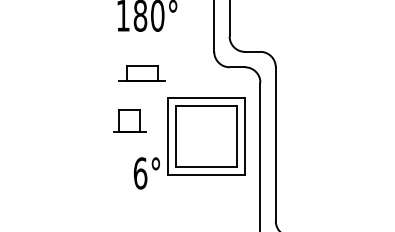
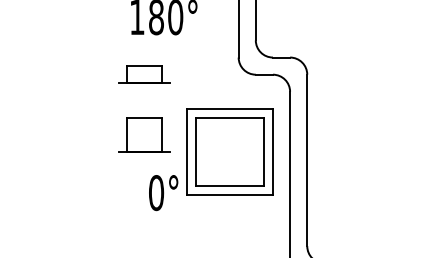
part: (142, 73) -> (144, 74), moved
part: (129, 120) -> (144, 134), size x1.43
text: (140, 172) -> (156, 192), 6° -> 0°

